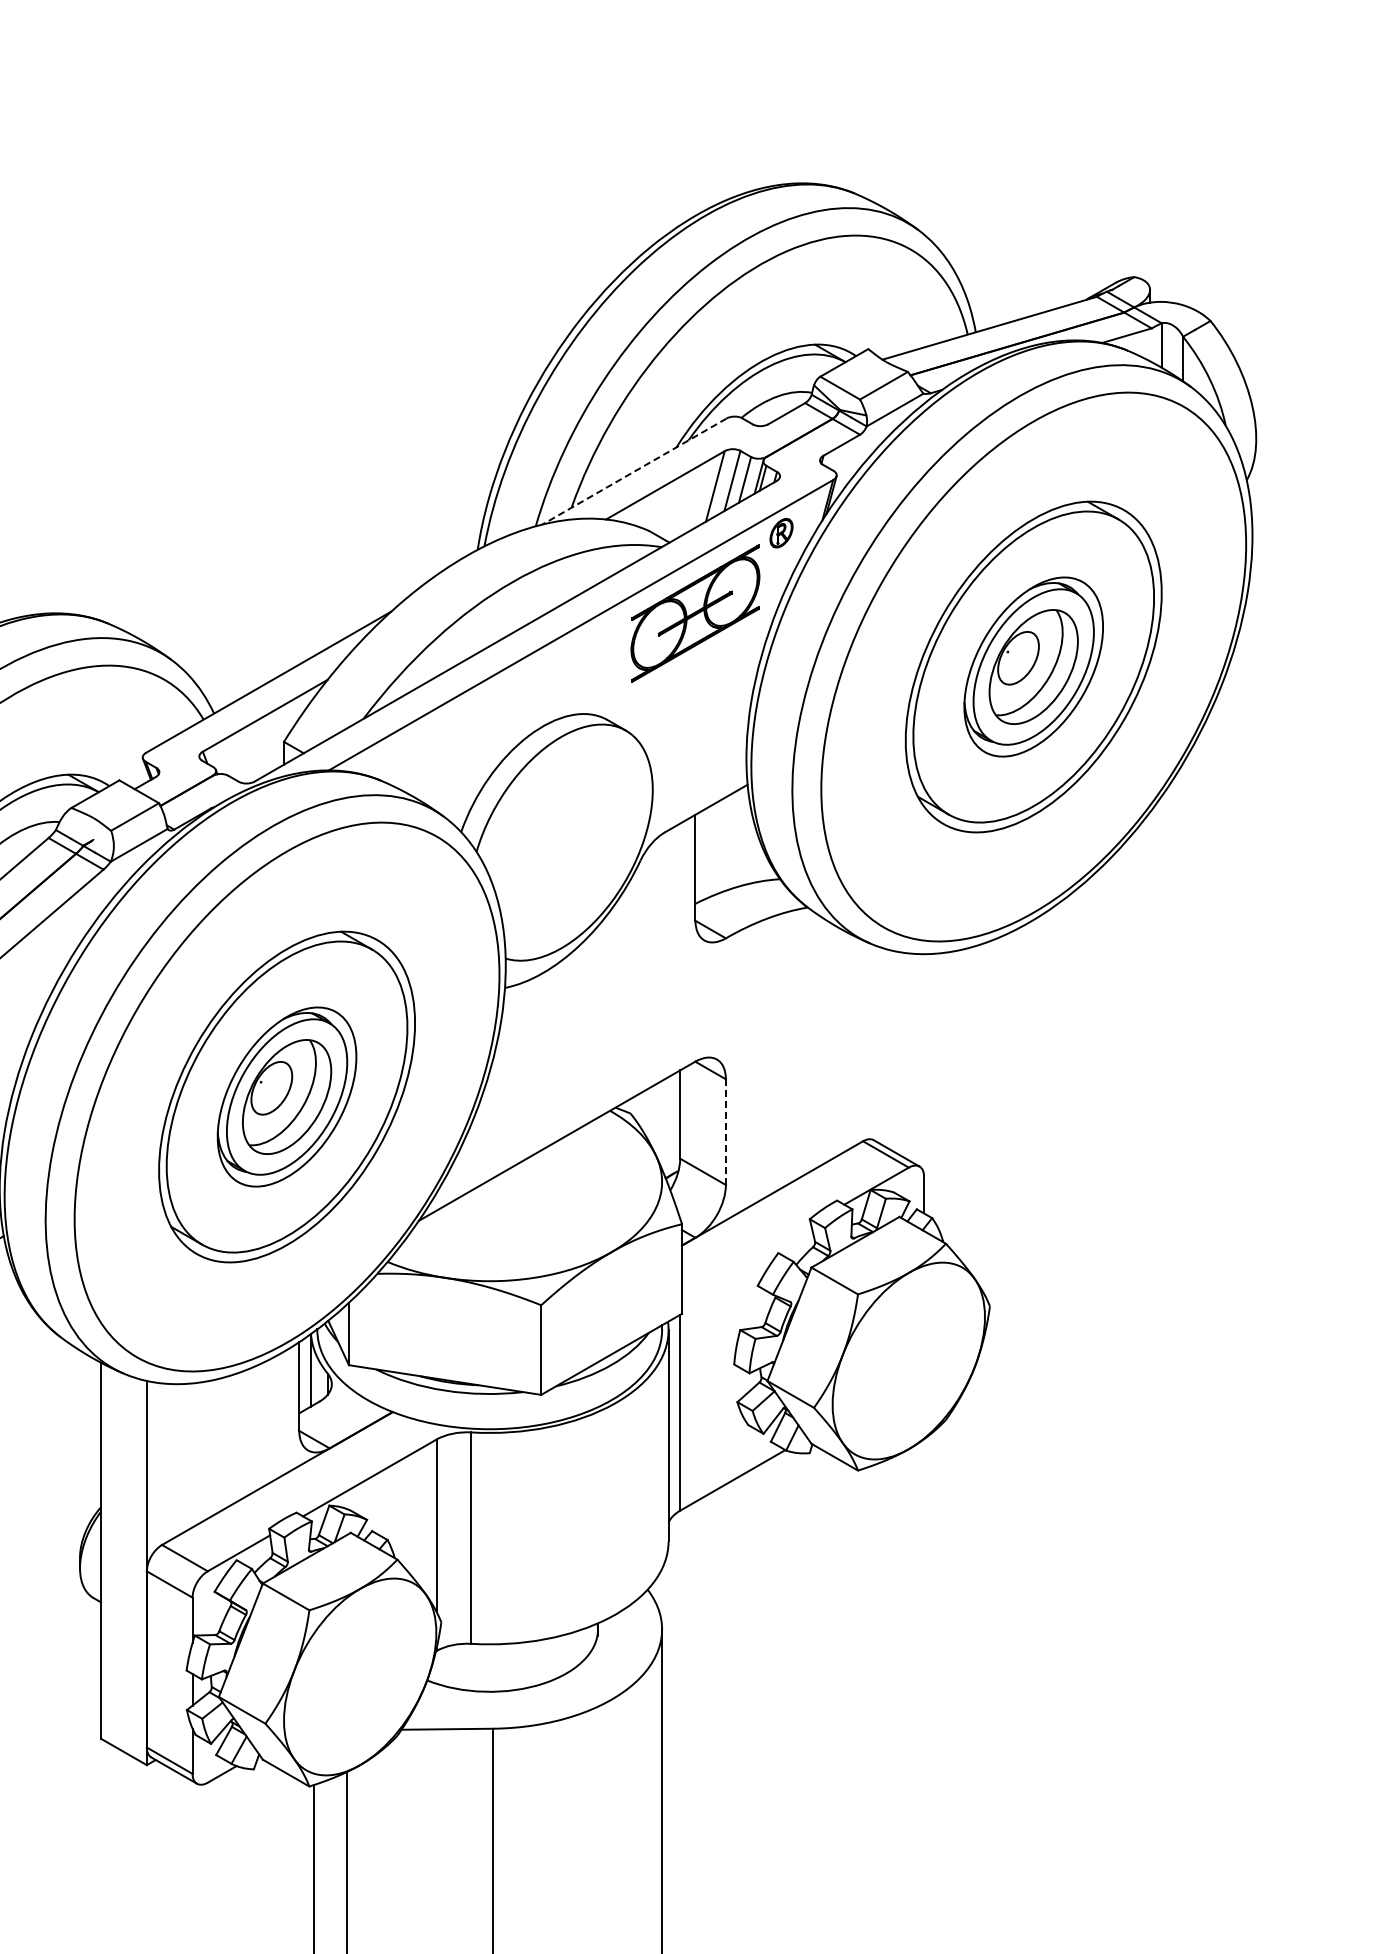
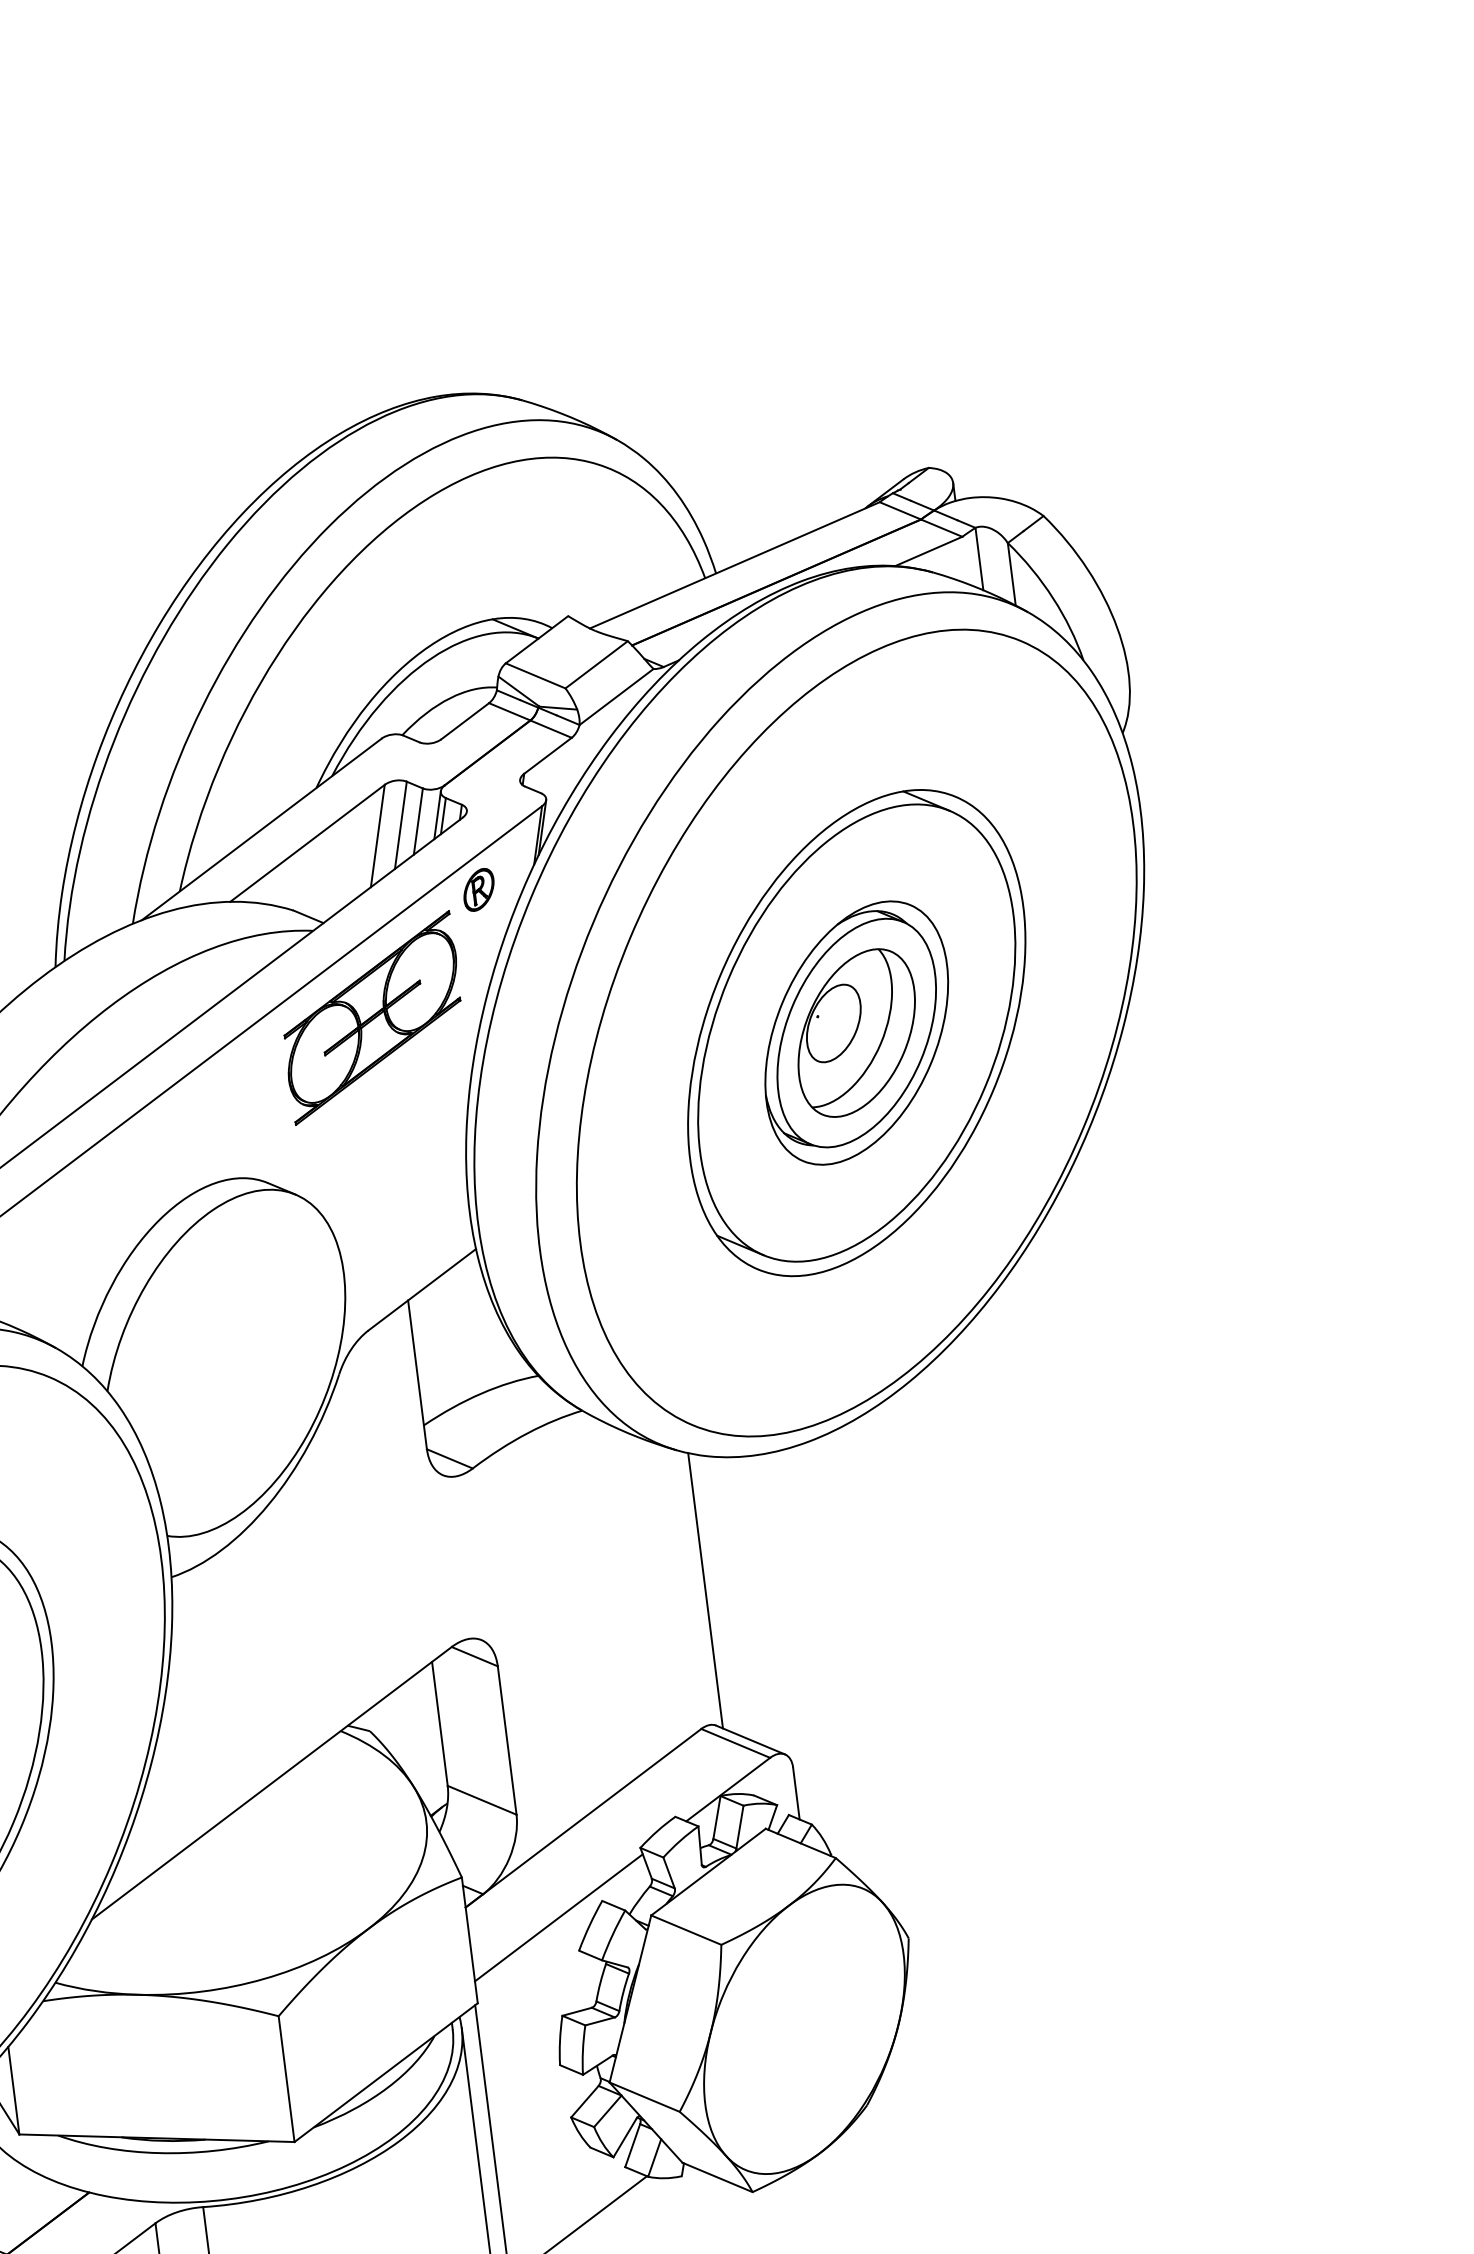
line: (634, 471) -> (261, 829), dashed -> solid
line: (878, 1044) -> (705, 1590), added
line: (725, 1132) -> (506, 1741), dashed -> solid
line: (746, 1260) -> (558, 1917), added

